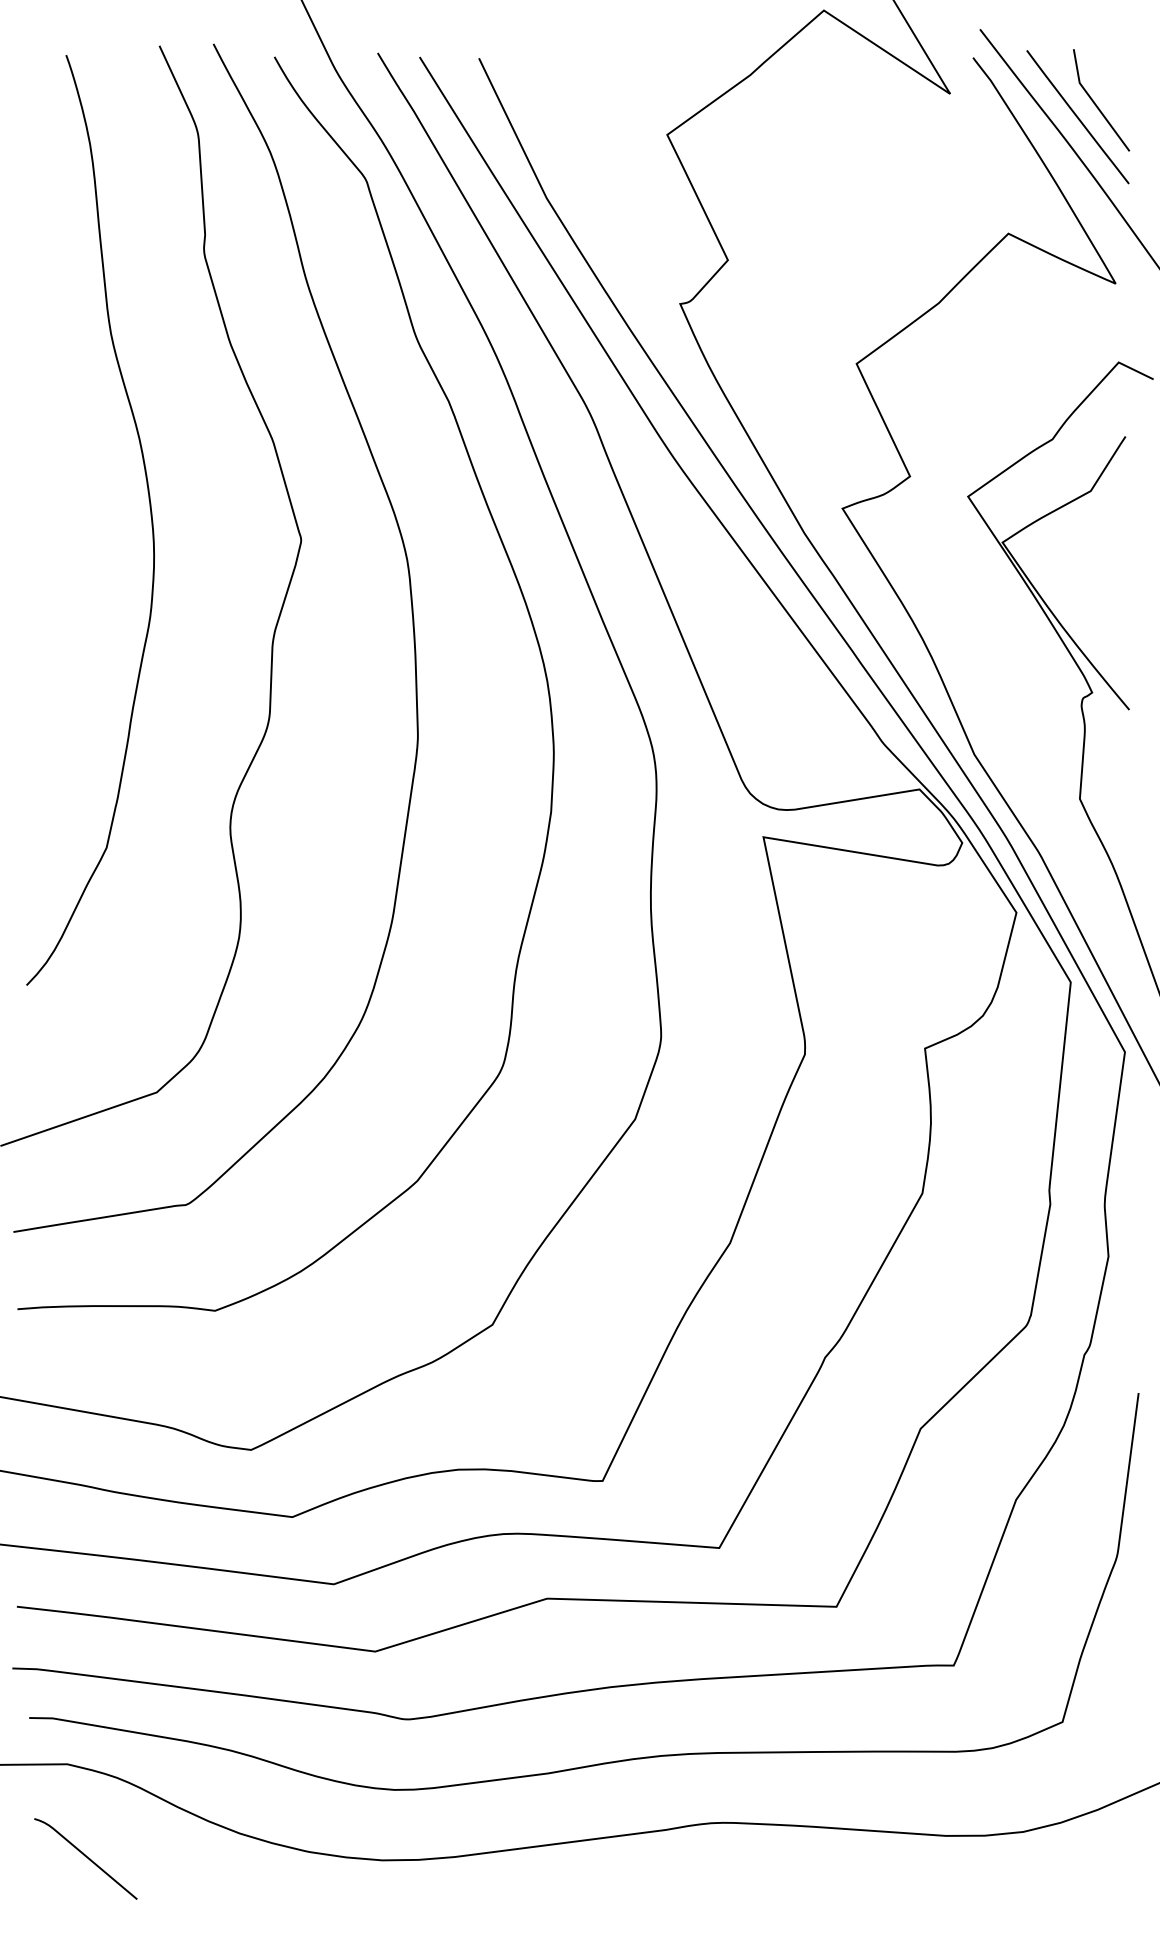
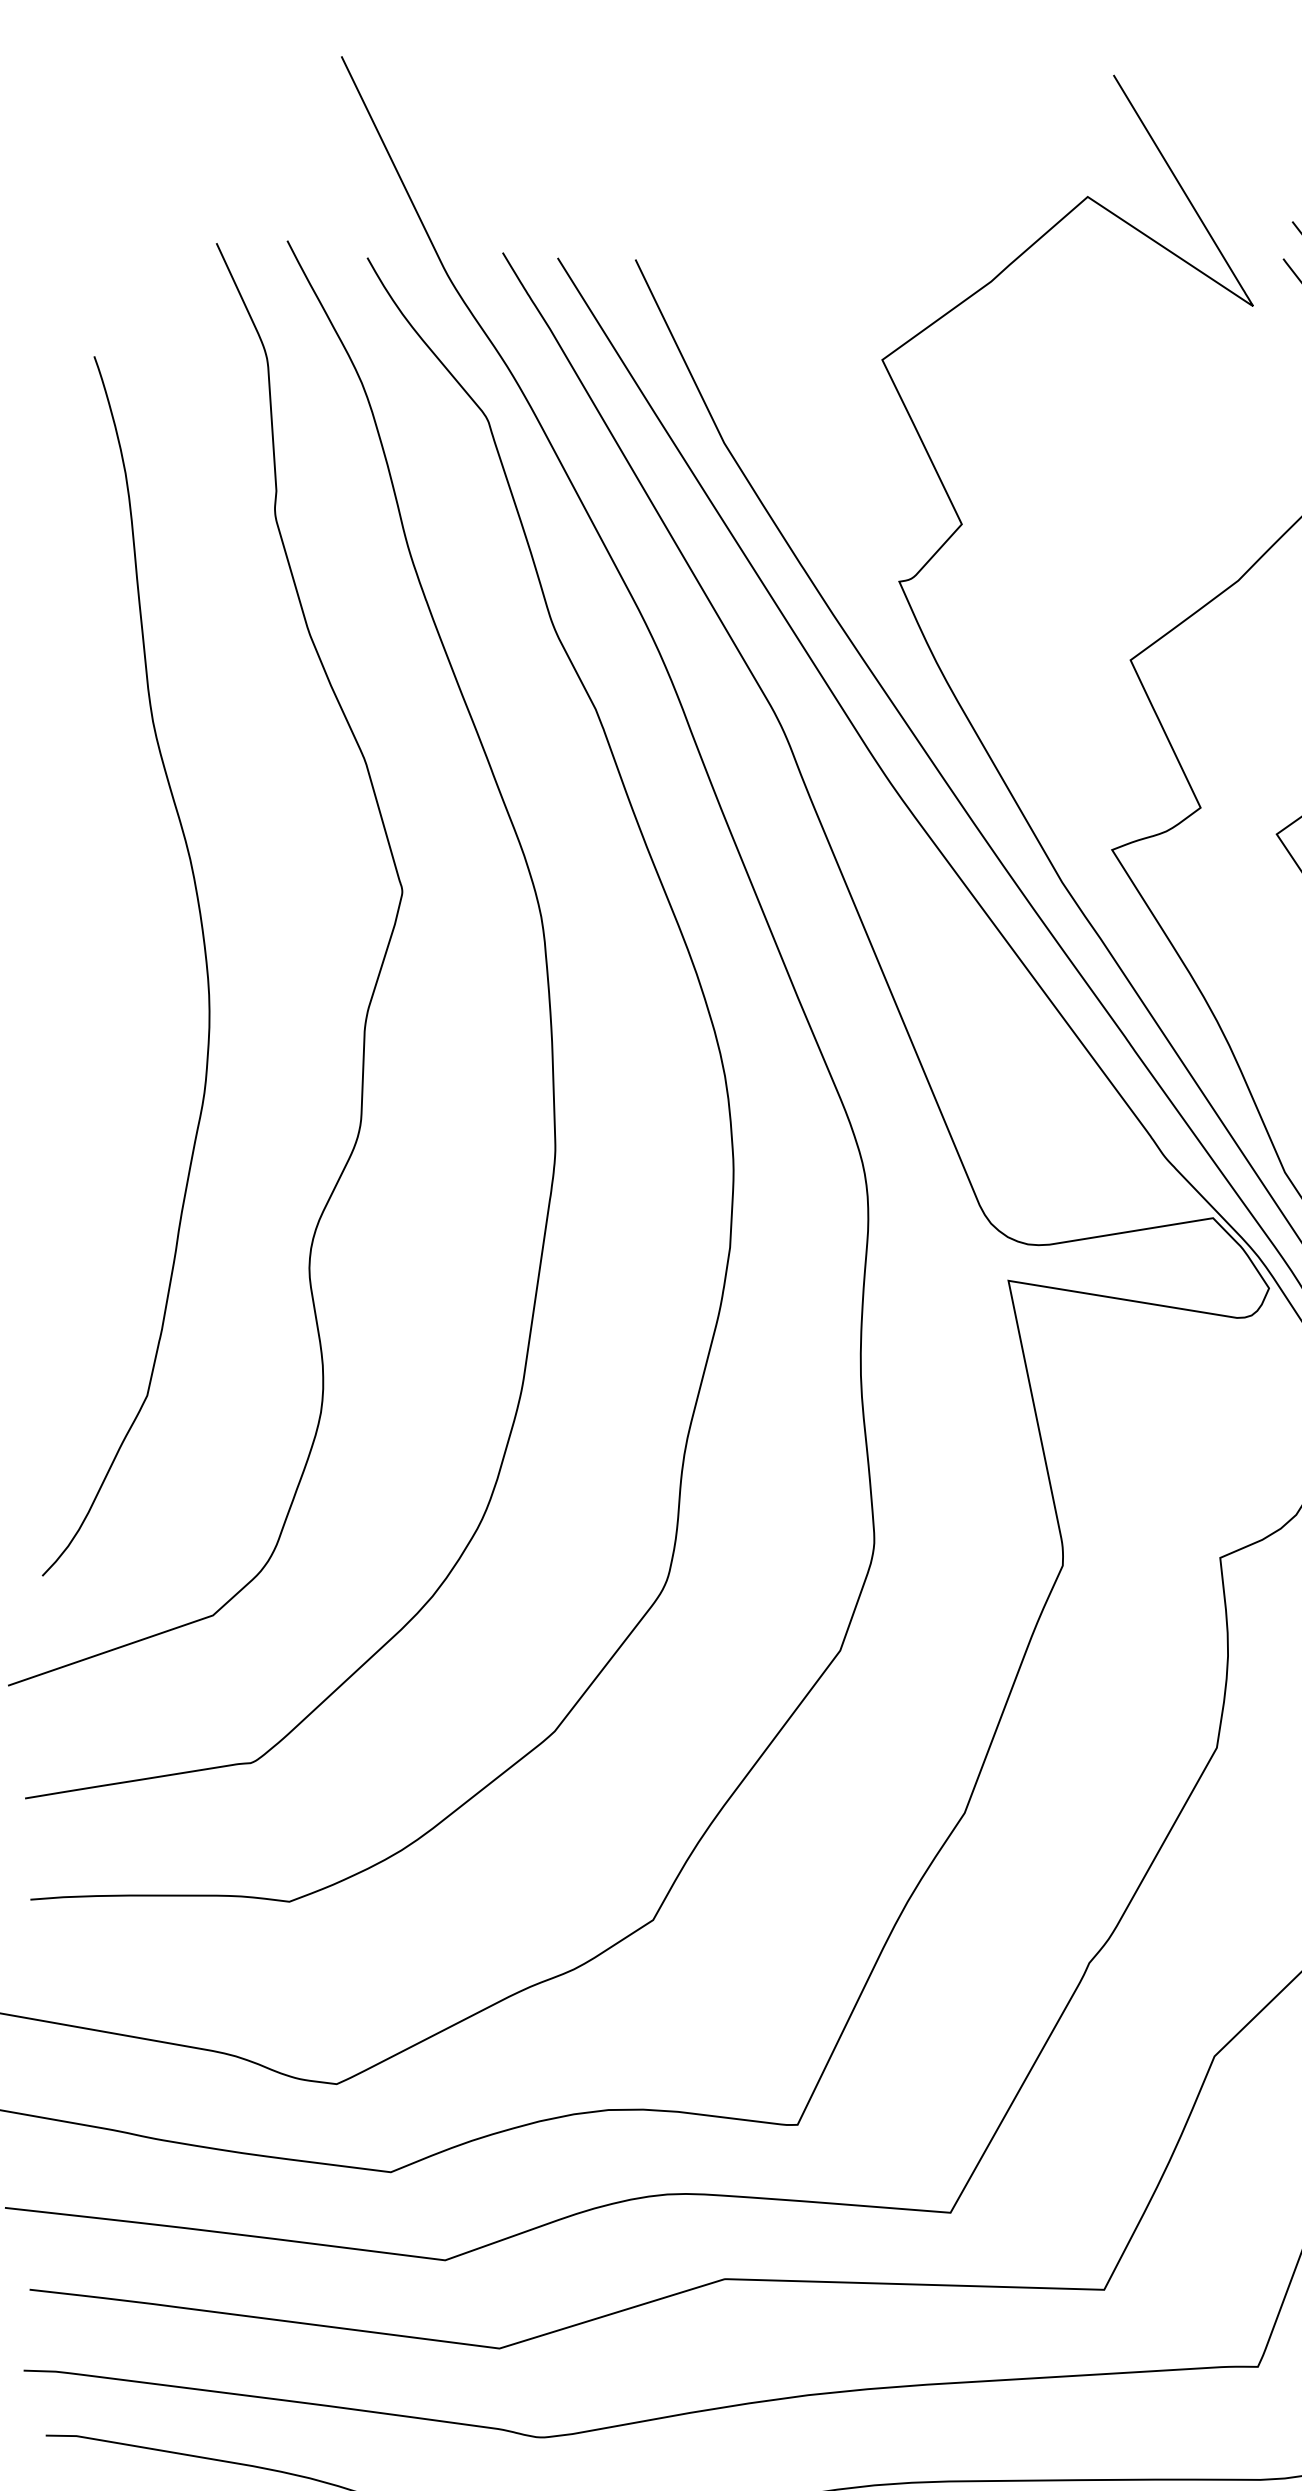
curve: (150, 516) -> (204, 961), moved

